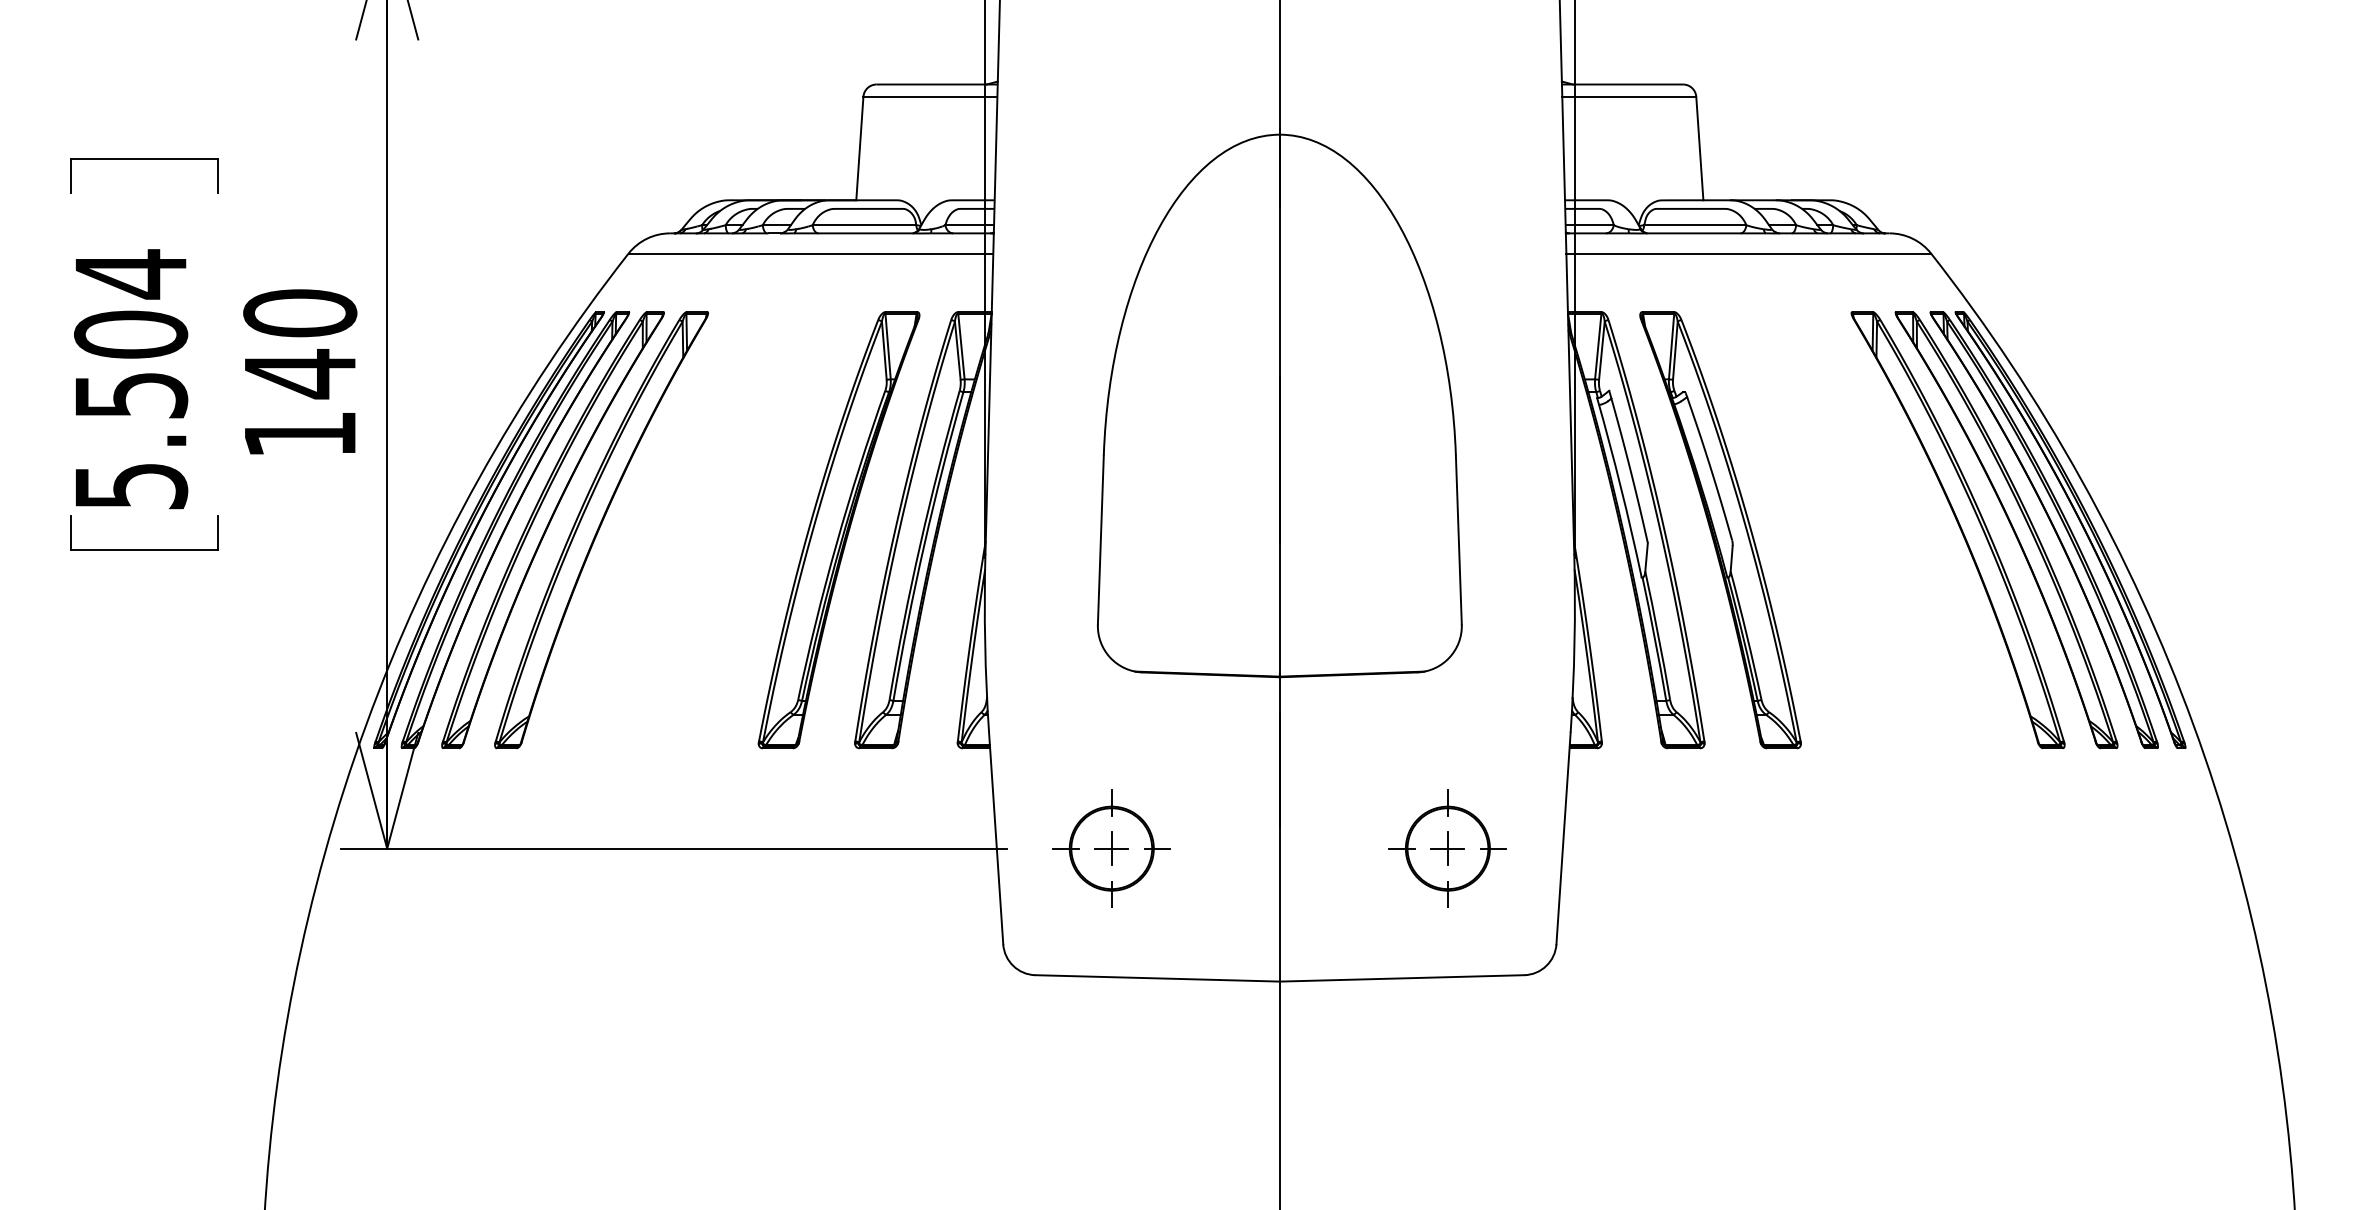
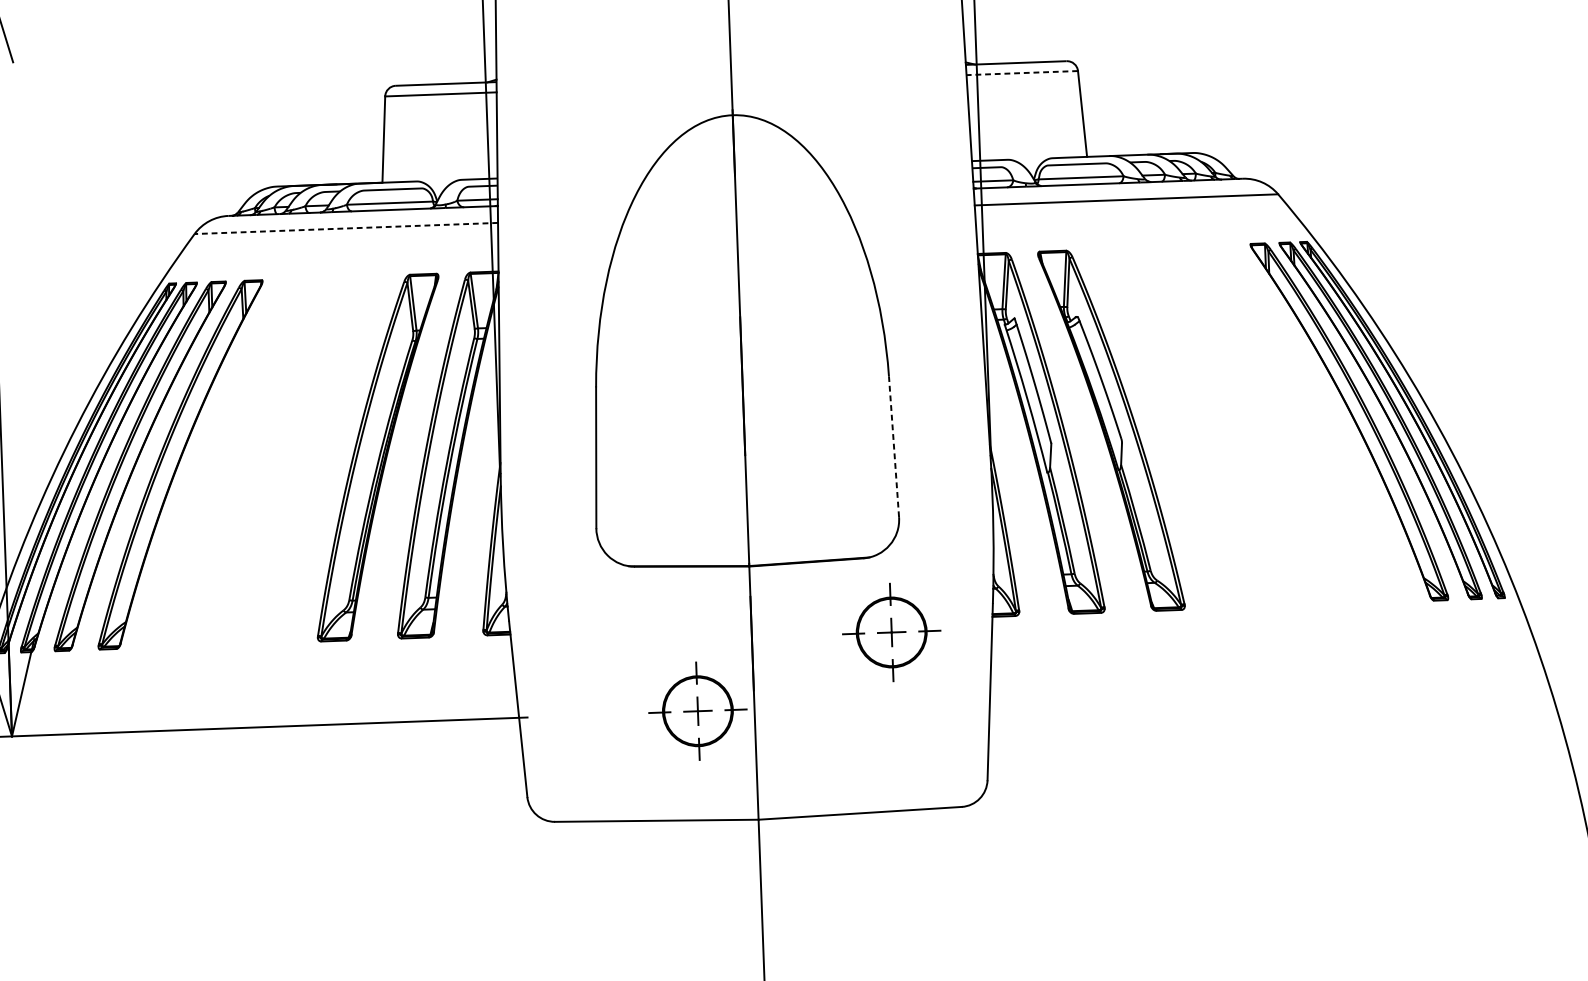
line: (1629, 96) -> (1022, 72), solid -> dashed
line: (810, 253) -> (345, 228), solid -> dashed
part: (1957, 530) -> (1308, 423), removed
line: (1458, 539) -> (893, 446), solid -> dashed
part: (1111, 848) -> (697, 711), moved
part: (1447, 848) -> (891, 632), moved

